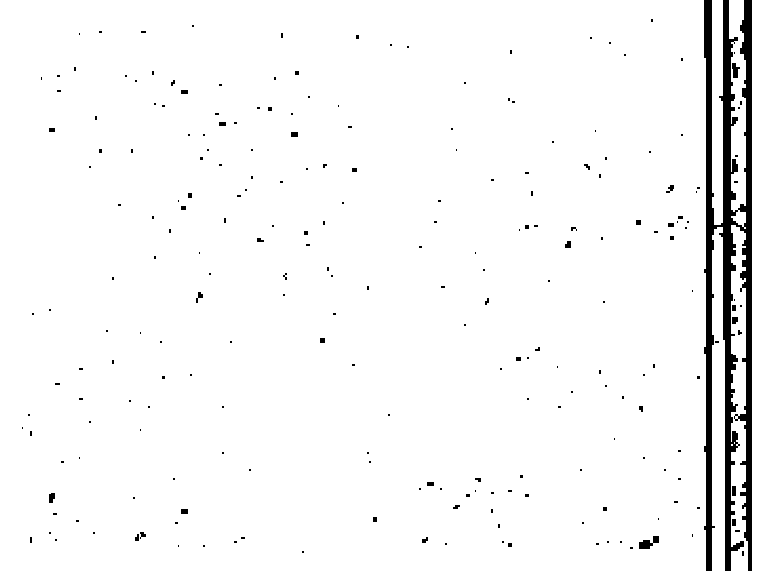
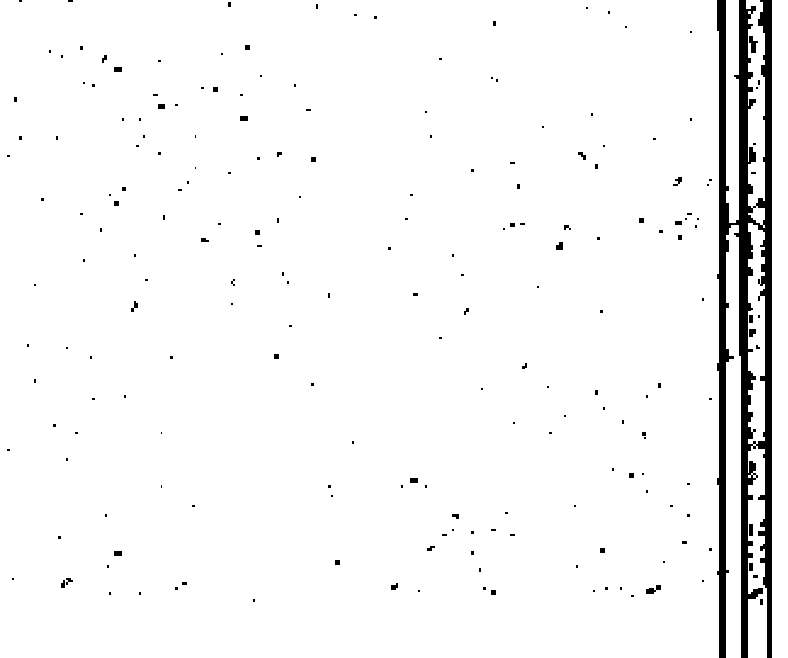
part: (522, 358) -> (636, 475), moved
part: (430, 485) -> (413, 481), moved
part: (648, 542) -> (652, 589), size x0.62

